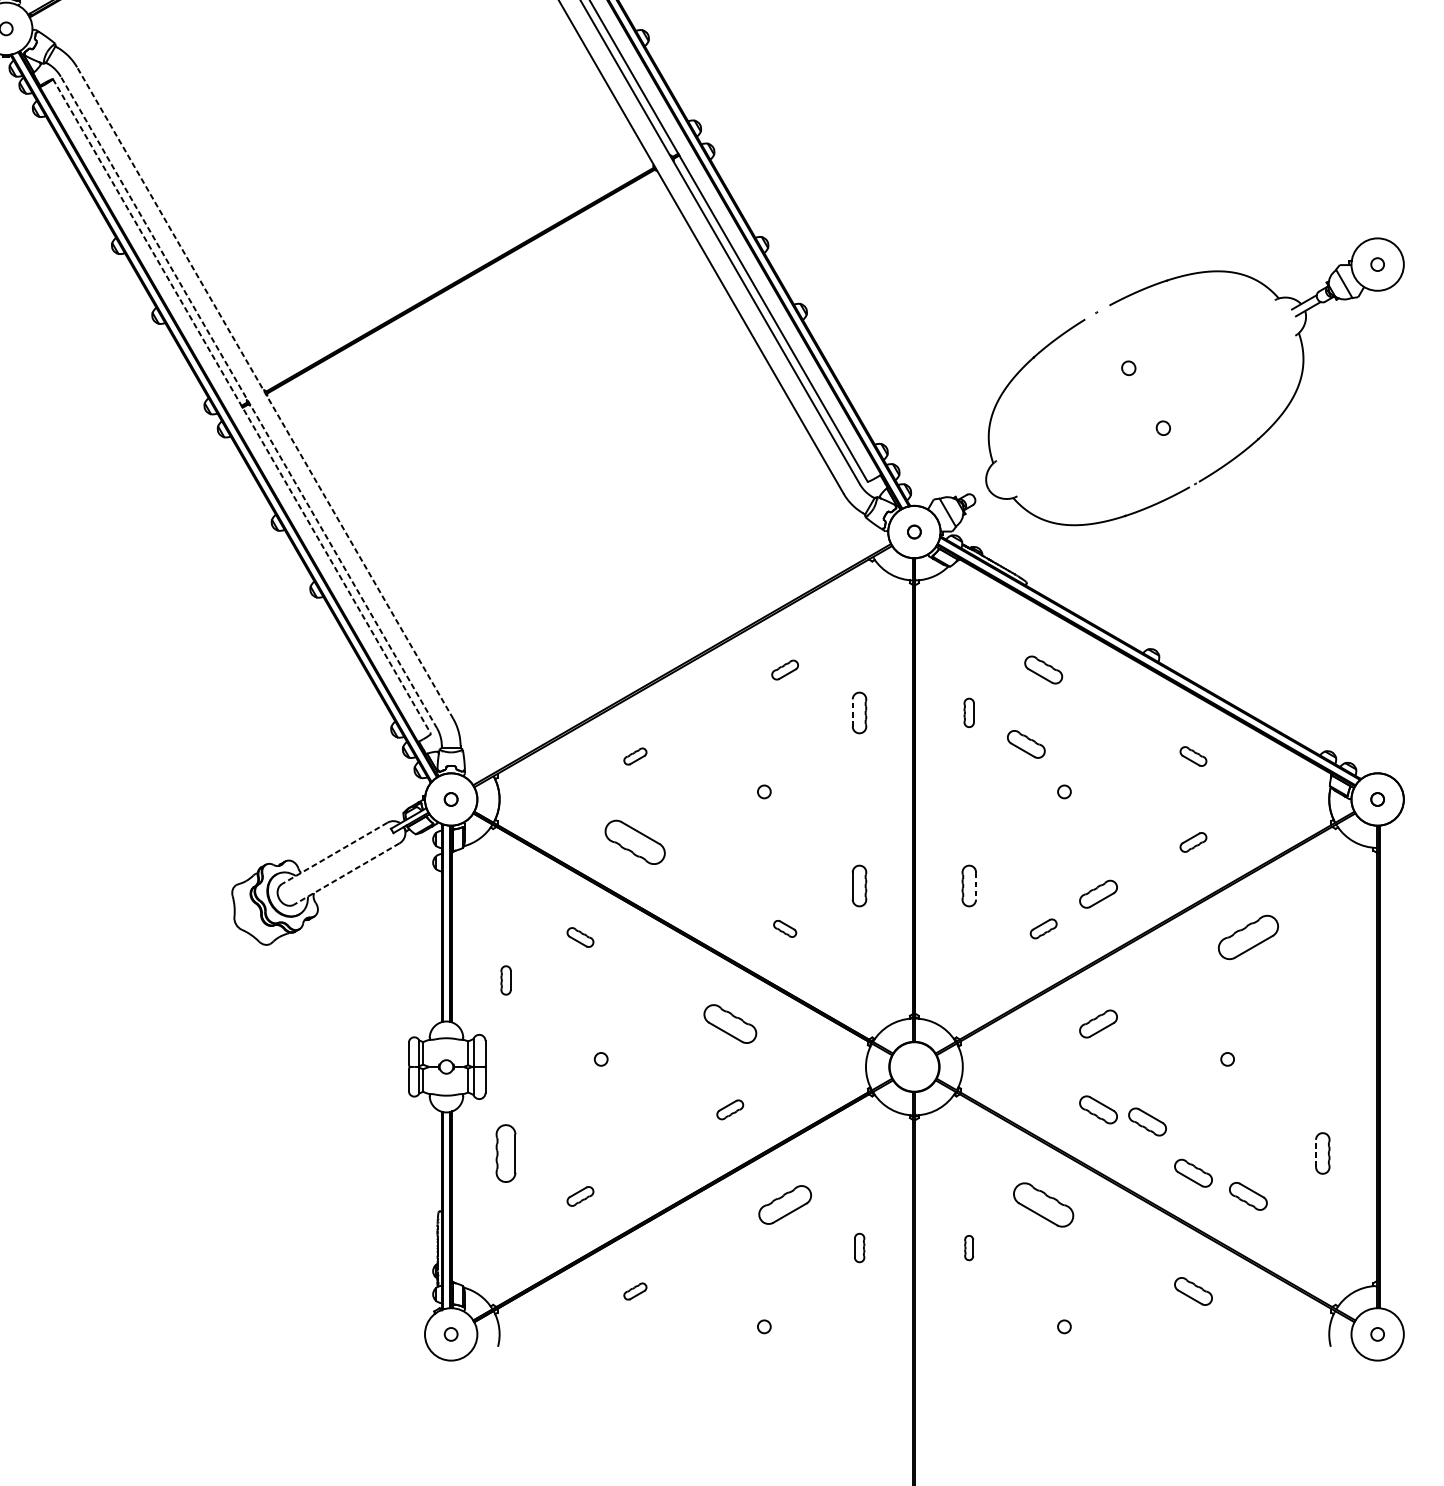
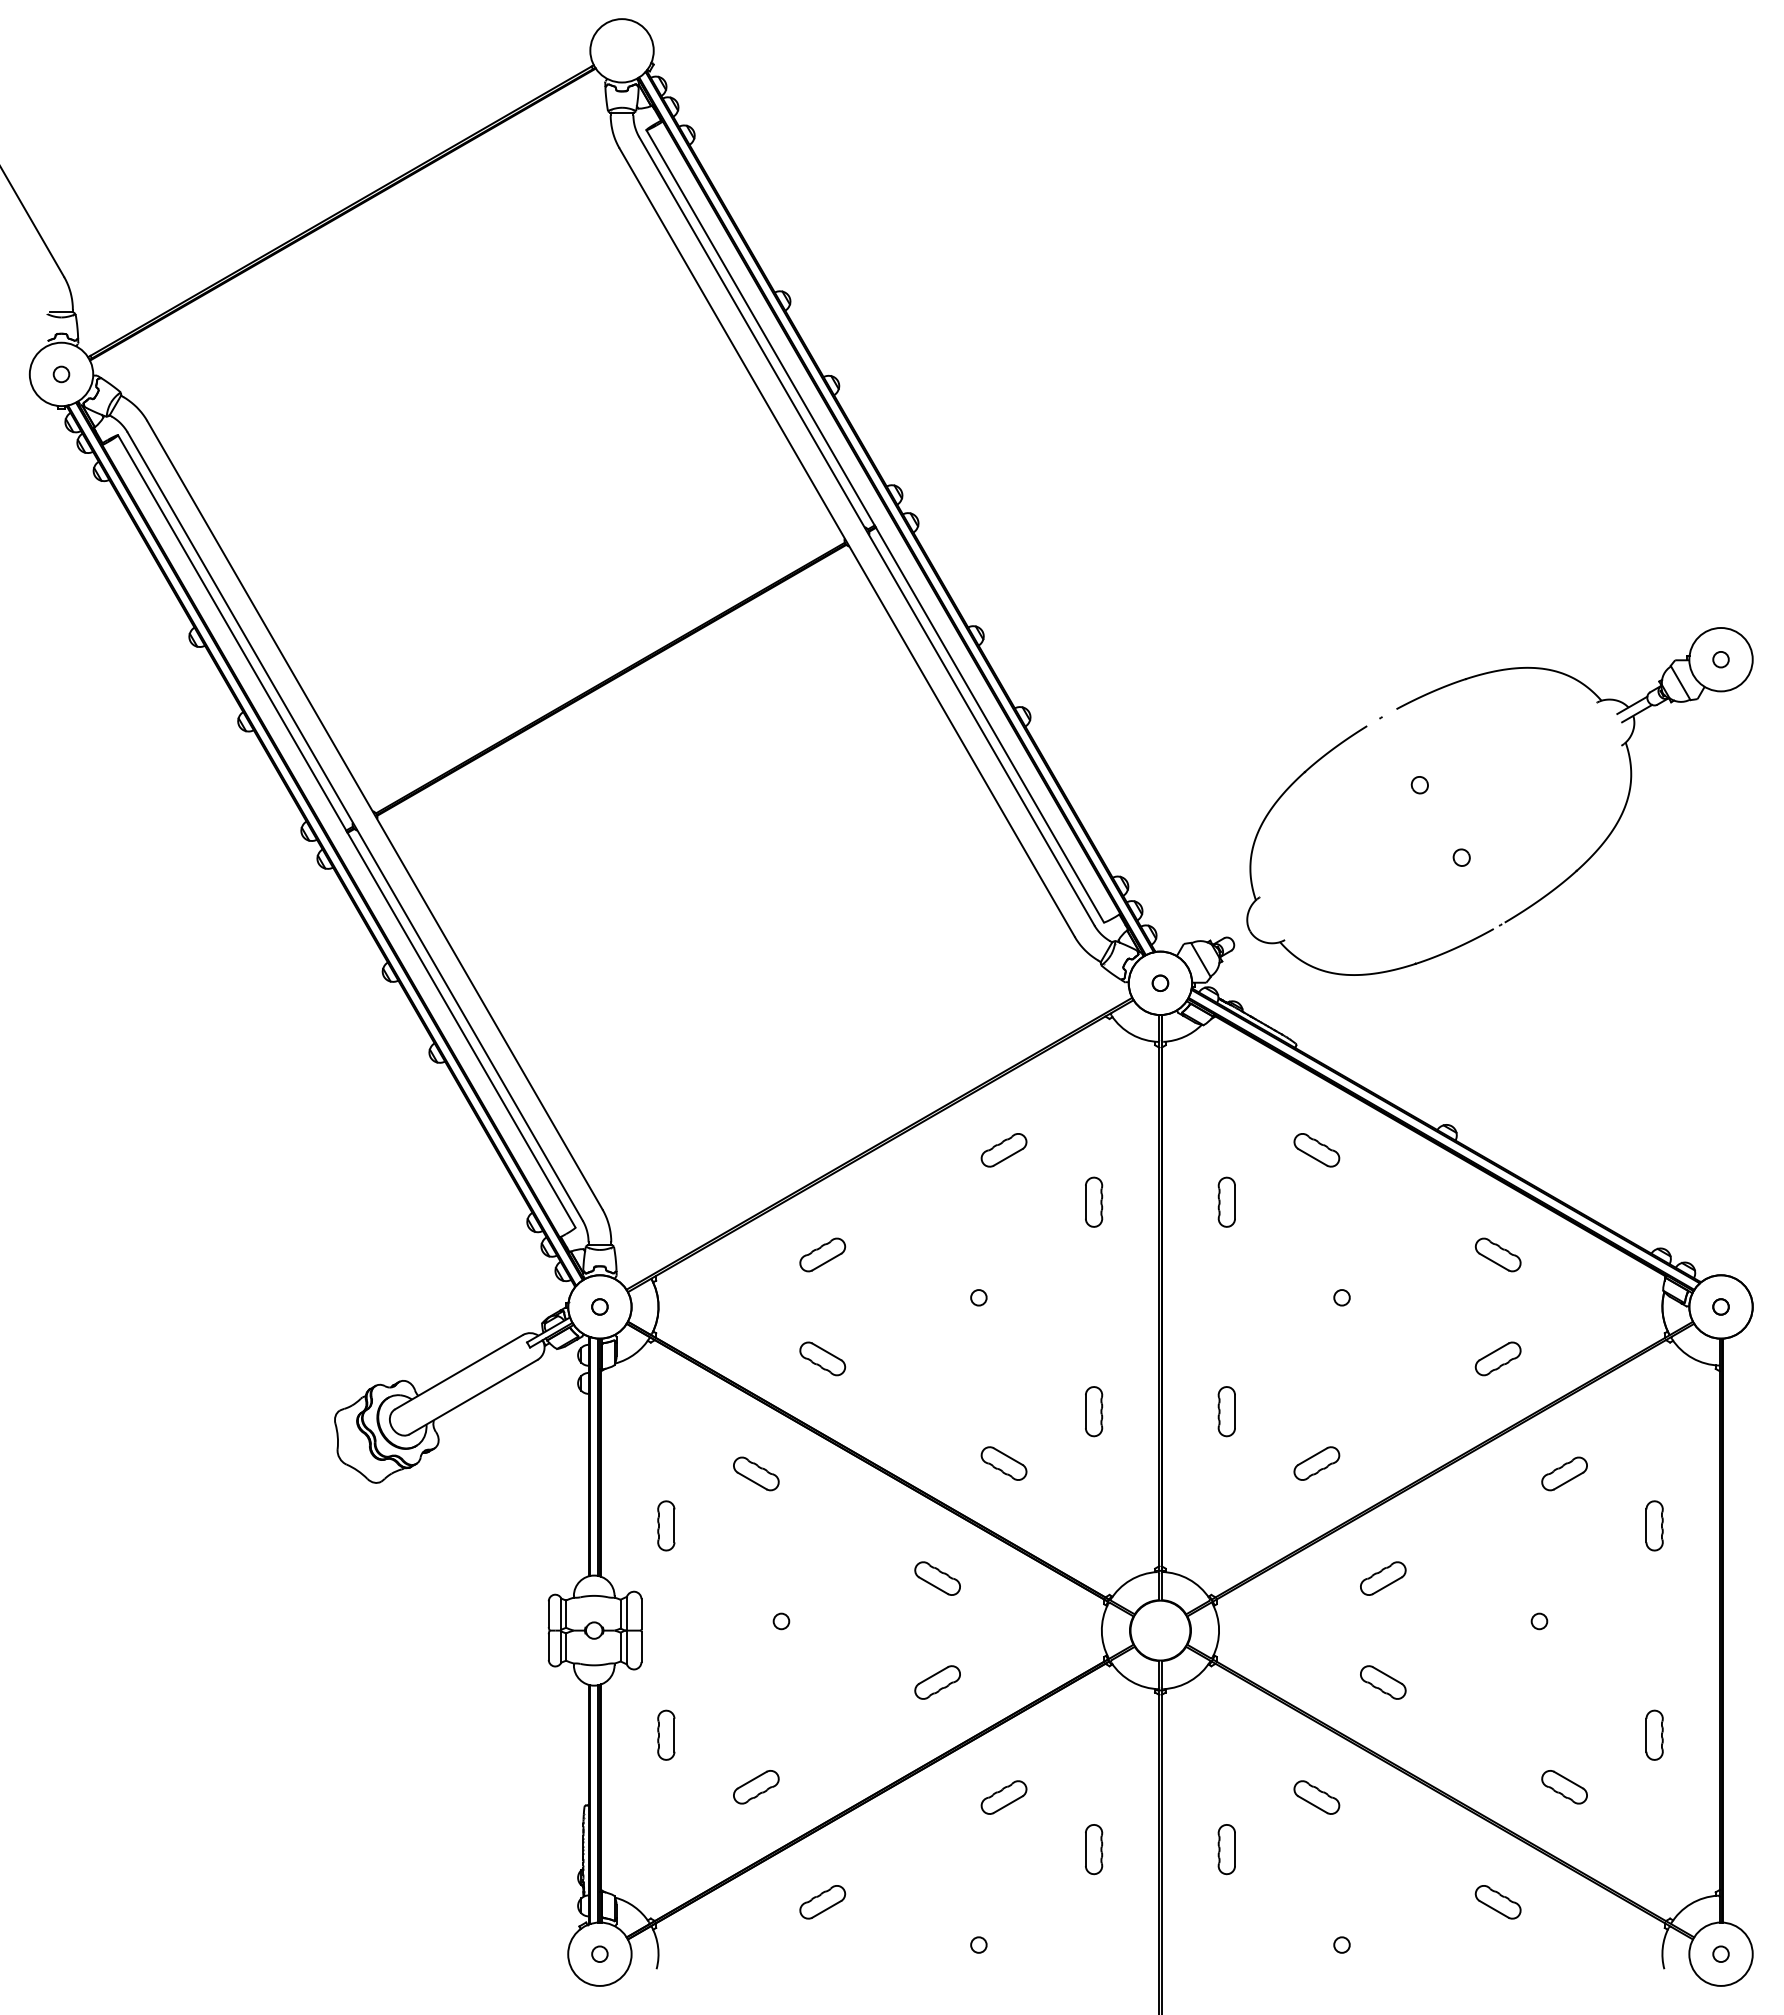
line: (264, 392) -> (374, 814), dashed -> solid
line: (248, 402) -> (354, 826), dashed -> solid
line: (242, 406) -> (347, 831), dashed -> solid
part: (784, 670) -> (1003, 1150), size x1.43
line: (852, 712) -> (1085, 1201), dashed -> solid
part: (968, 712) -> (1226, 1201), size x1.43
part: (1026, 744) -> (1295, 1240), removed
part: (635, 756) -> (822, 1254), size x1.67
part: (1192, 756) -> (1497, 1254), size x1.43
part: (635, 842) -> (822, 1358), size x0.62
part: (1192, 842) -> (1497, 1358), size x1.43
line: (335, 853) -> (459, 1372), dashed -> solid
line: (346, 874) -> (473, 1397), dashed -> solid
line: (976, 886) -> (1235, 1412), dashed -> solid
part: (1098, 894) -> (1383, 1421), removed
part: (784, 928) -> (1003, 1463), size x1.67
part: (1043, 928) -> (1316, 1463), size x1.43
part: (580, 937) -> (756, 1473), size x1.43
part: (1248, 937) -> (1564, 1473), size x0.62
part: (506, 980) -> (666, 1525), size x1.43
part: (1322, 980) -> (1654, 1525), added
part: (730, 1023) -> (937, 1578), size x0.71
part: (730, 1109) -> (937, 1682), size x1.43
part: (1147, 1122) -> (1442, 1697), removed
part: (506, 1152) -> (666, 1734), size x0.71
line: (1316, 1152) -> (1646, 1734), dashed -> solid
part: (1192, 1173) -> (1497, 1759), removed
part: (580, 1196) -> (756, 1787), size x1.43
part: (784, 1204) -> (1003, 1797), size x0.71
part: (1043, 1204) -> (1316, 1797), size x0.62
part: (859, 1247) -> (1094, 1849), size x1.43
part: (968, 1247) -> (1226, 1849), size x1.67
part: (635, 1291) -> (822, 1902), size x1.67

